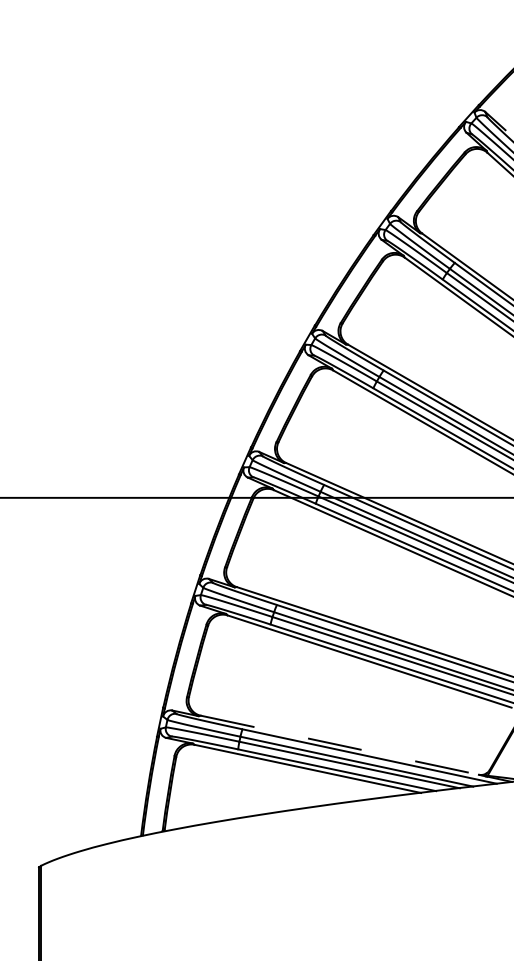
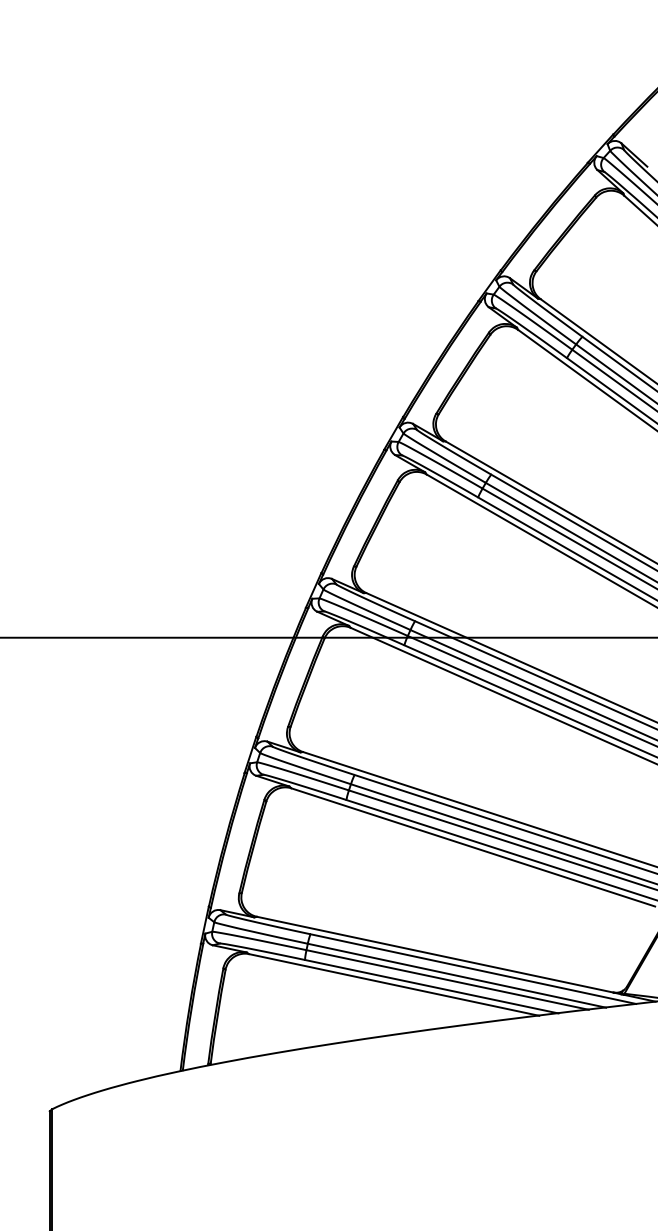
line: (340, 745) -> (435, 954), dashed -> solid

